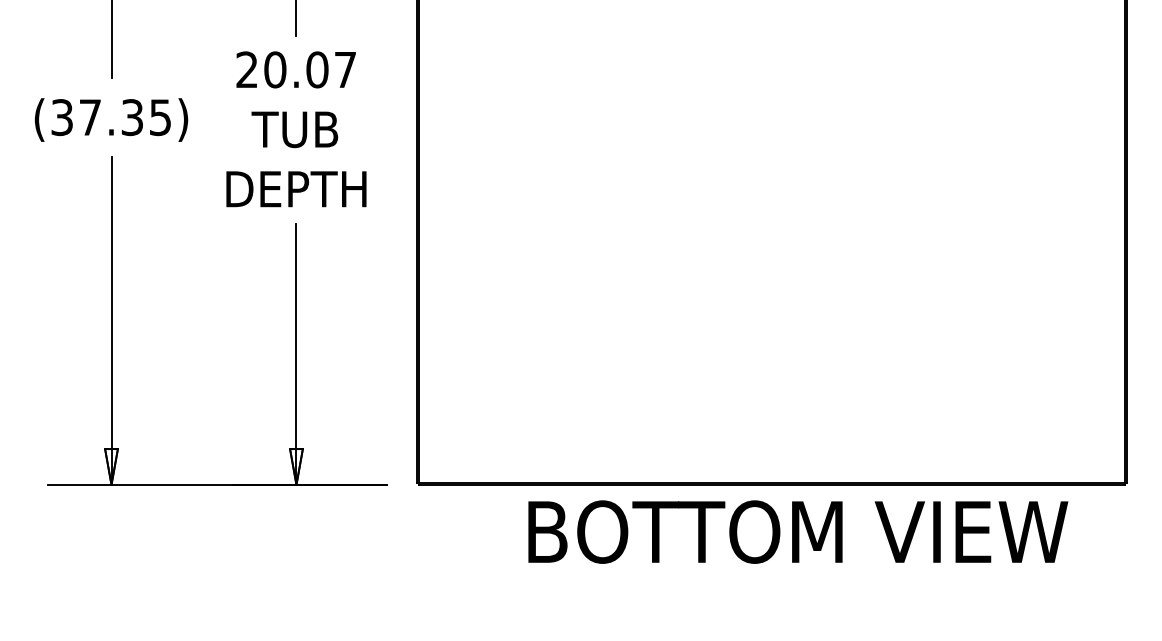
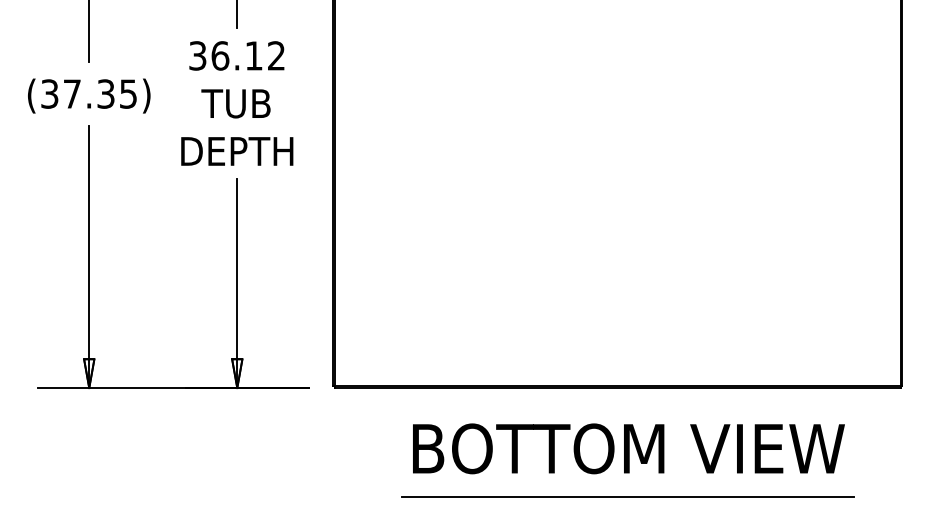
text: (295, 69) -> (236, 55), 20.07 -> 36.12
text: (797, 531) -> (628, 448), moved
line: (784, 621) -> (627, 497), added

